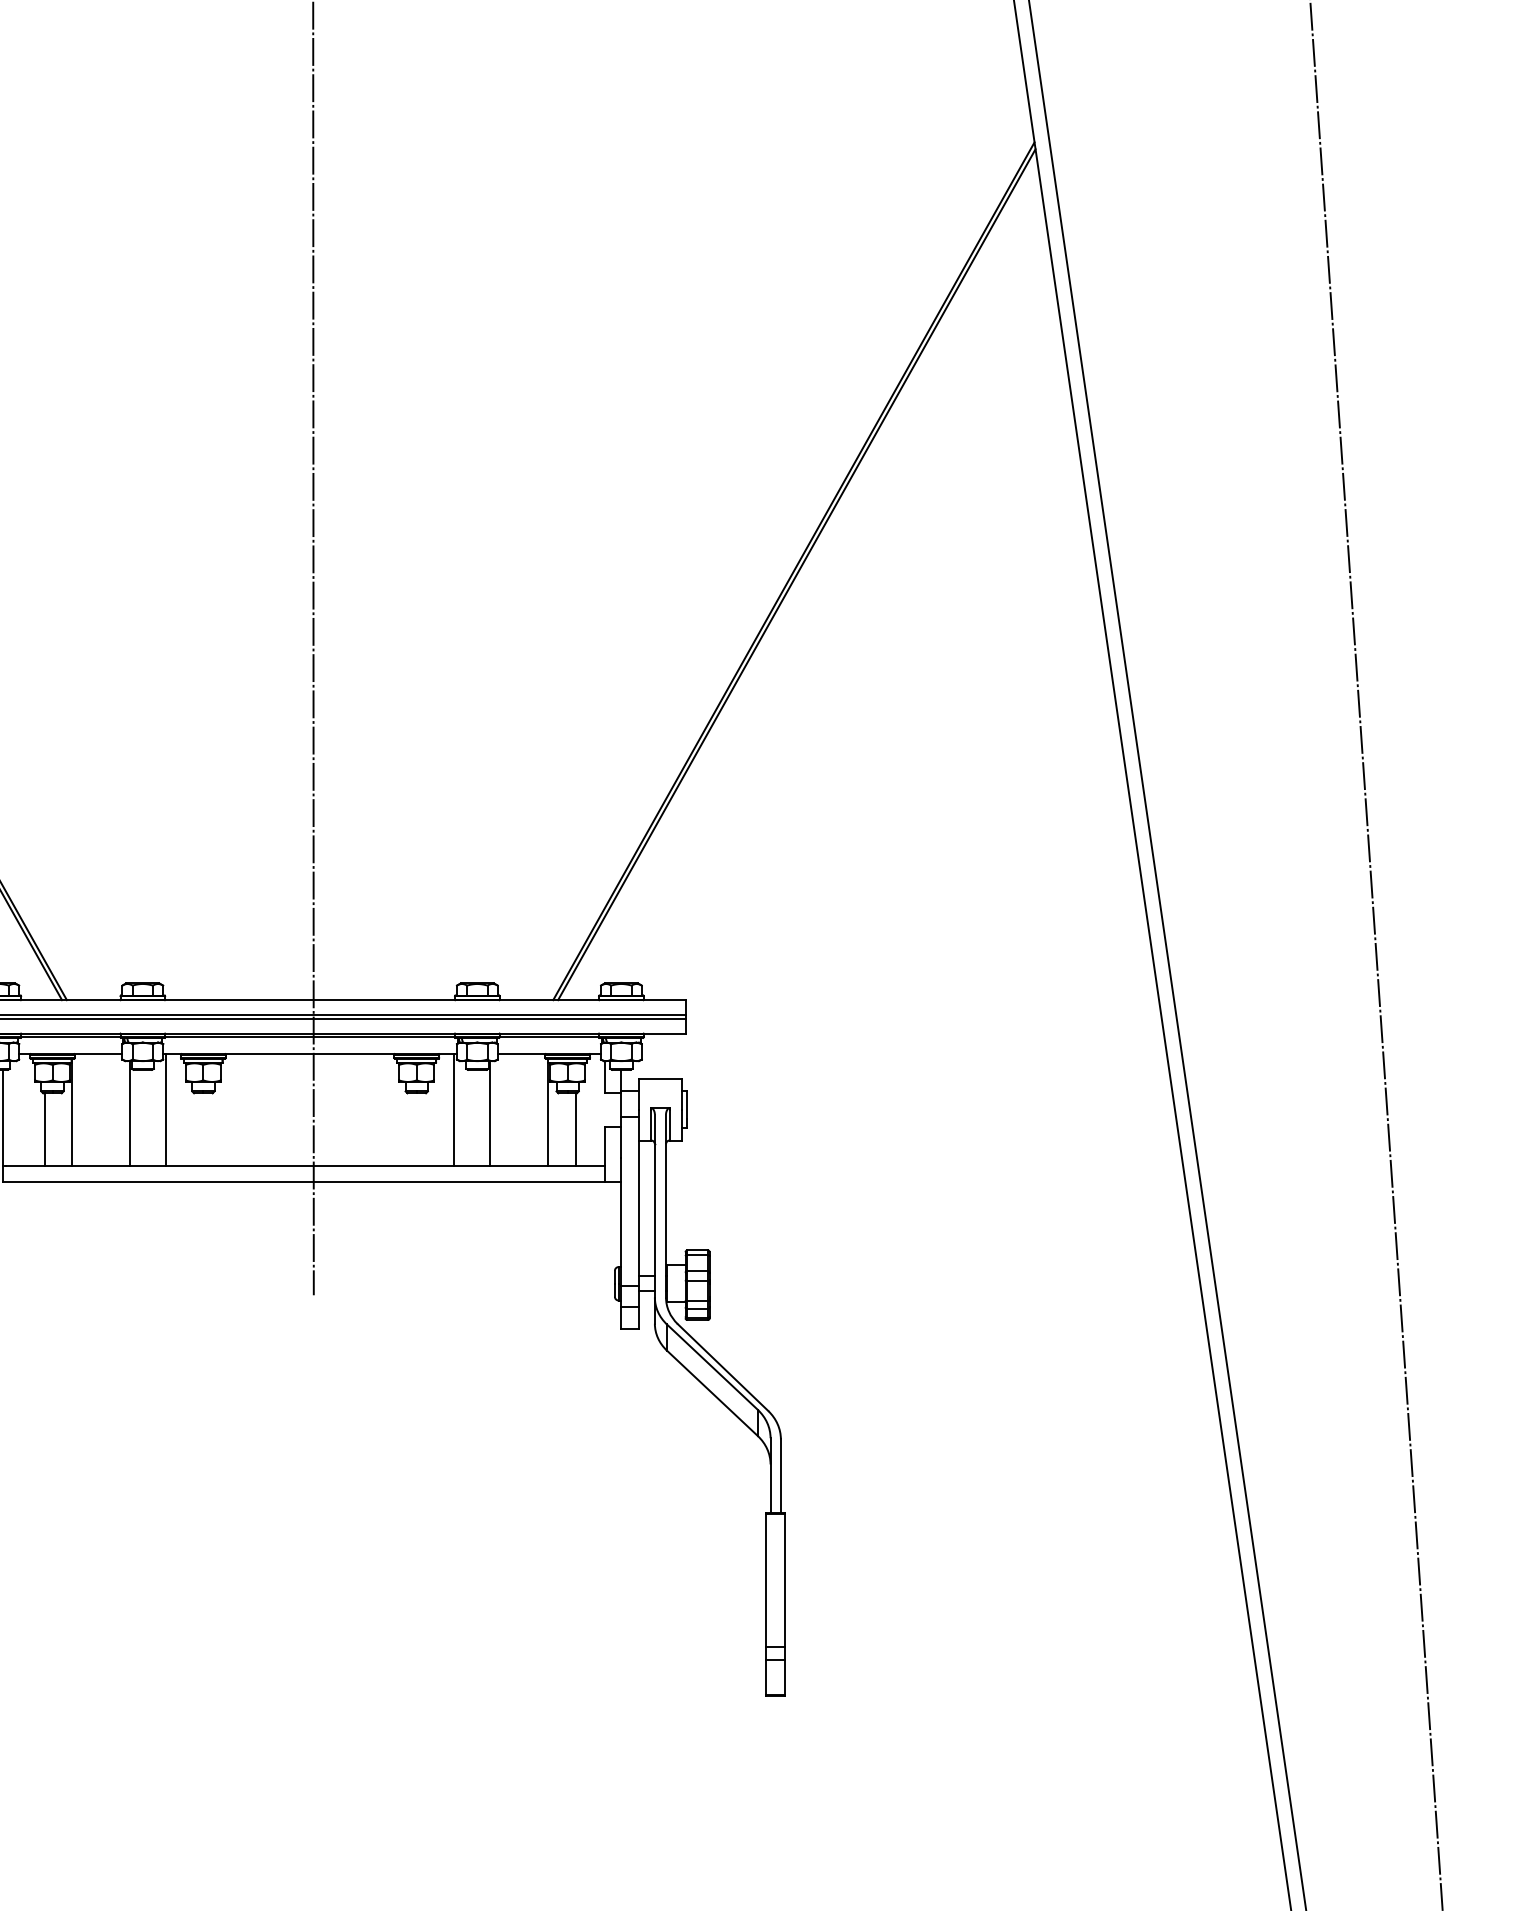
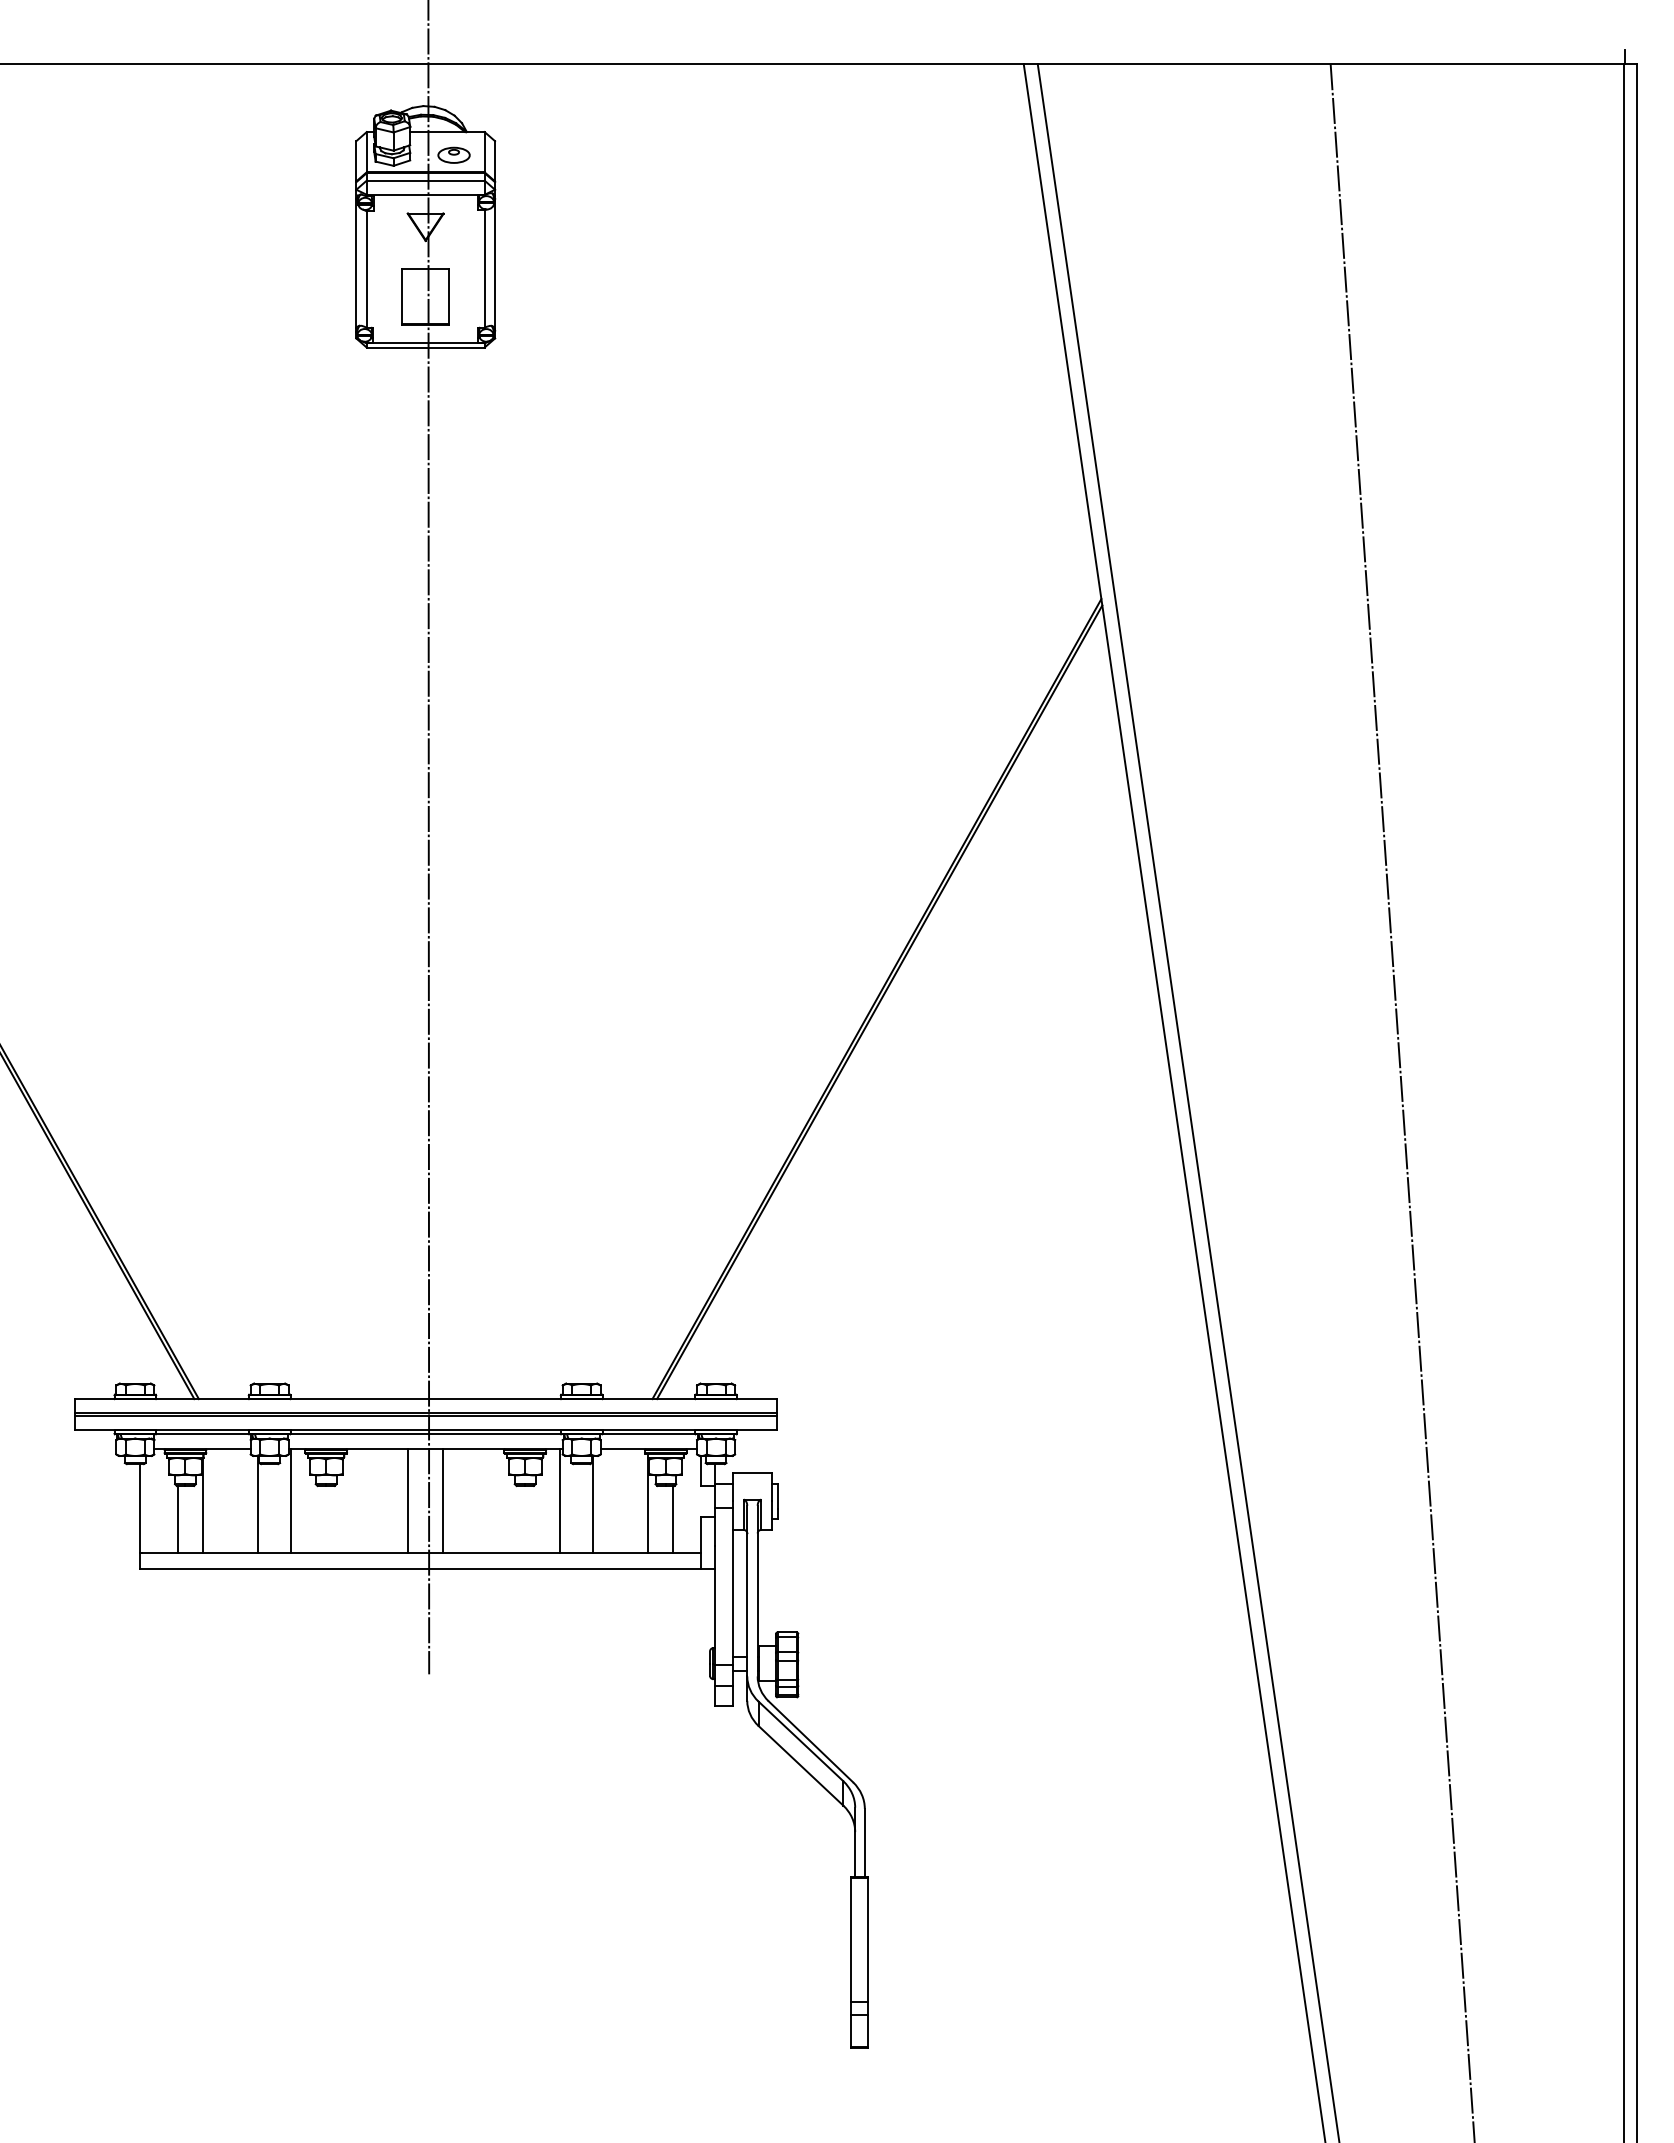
line: (291, 1109) -> (408, 1501), added
line: (329, 1109) -> (443, 1501), added

